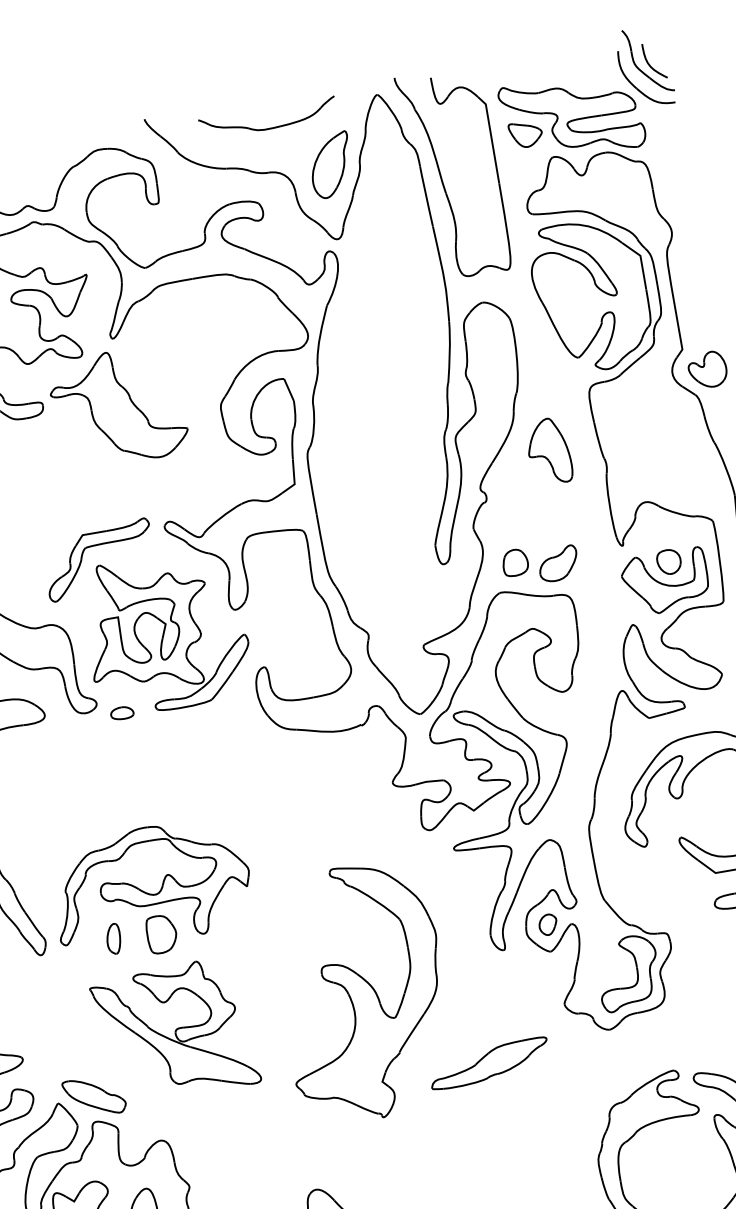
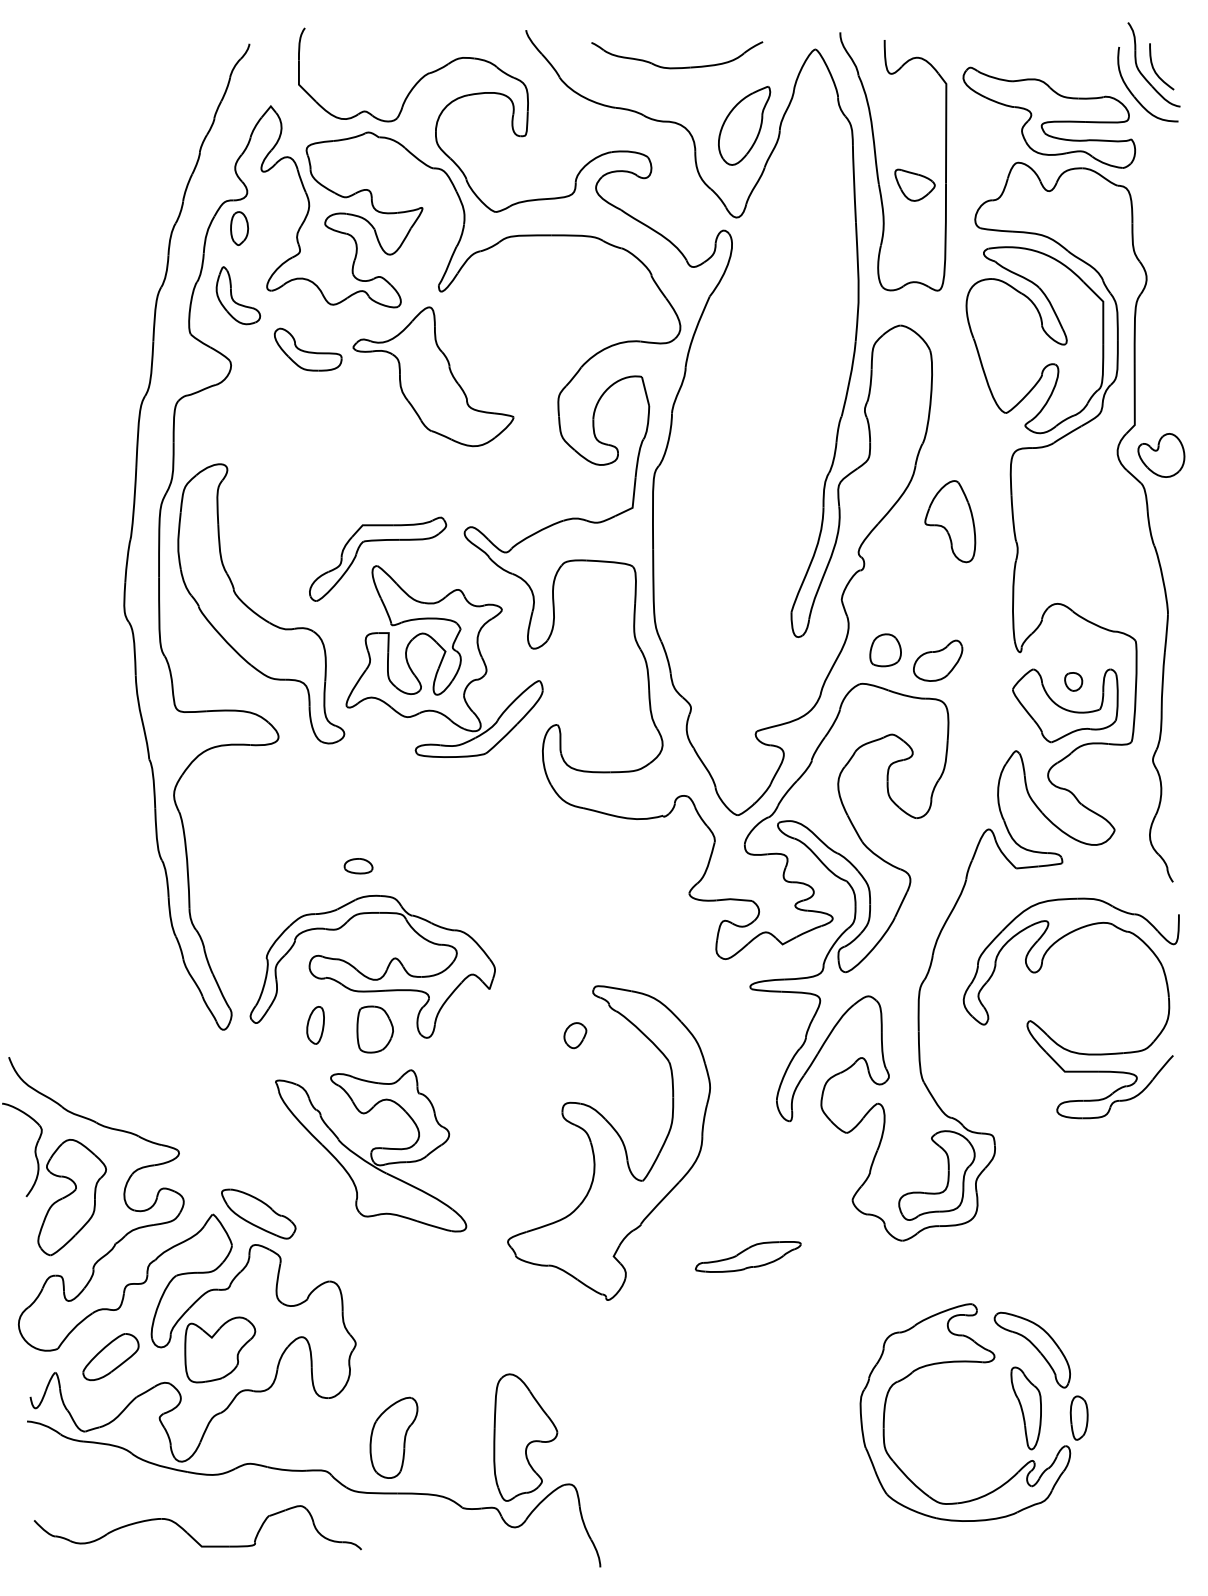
part: (525, 133) -> (914, 184), moved
part: (668, 561) -> (1073, 681), size x0.6
part: (122, 713) -> (358, 866), moved
part: (548, 924) -> (575, 1035), moved
part: (489, 1063) -> (748, 1256), size x0.7

